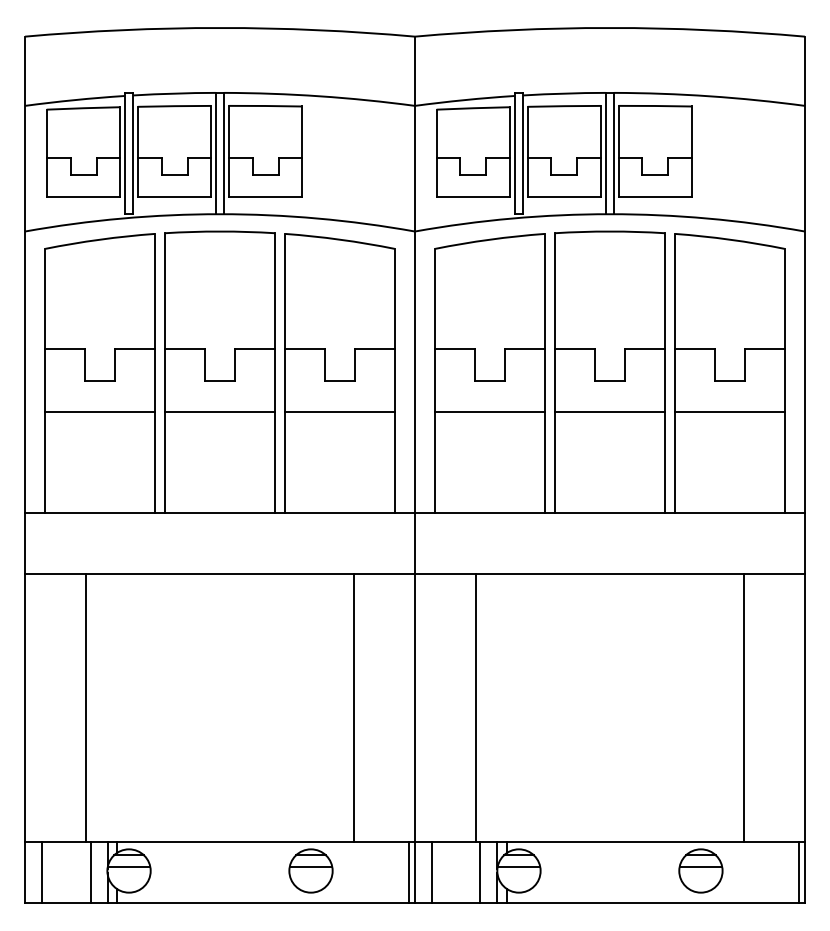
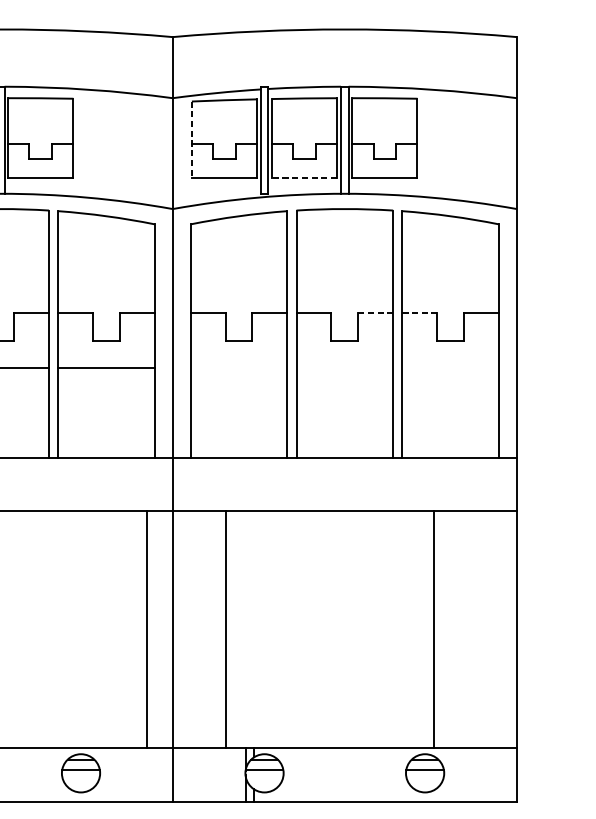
line: (436, 153) -> (191, 140), solid -> dashed
line: (564, 196) -> (304, 178), solid -> dashed
line: (644, 349) -> (375, 313), solid -> dashed
line: (694, 349) -> (419, 313), solid -> dashed
line: (489, 411) -> (238, 367), removed
line: (609, 411) -> (344, 367), removed
line: (729, 411) -> (450, 367), removed
line: (354, 707) -> (146, 629), moved
line: (744, 707) -> (434, 629), moved
line: (408, 872) -> (167, 774), removed
line: (432, 872) -> (188, 774), removed
line: (480, 872) -> (230, 774), removed
line: (798, 872) -> (511, 774), removed

